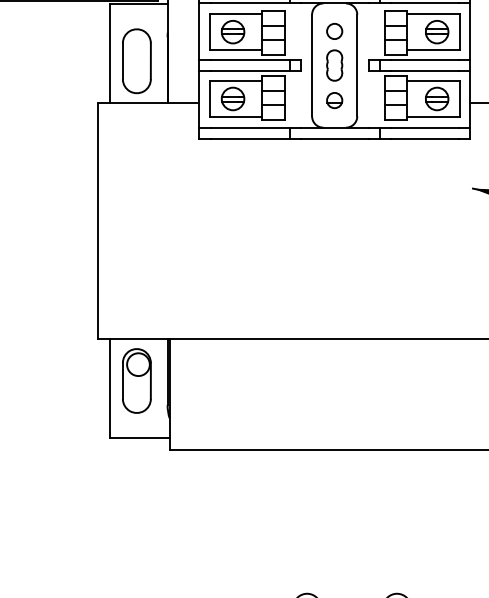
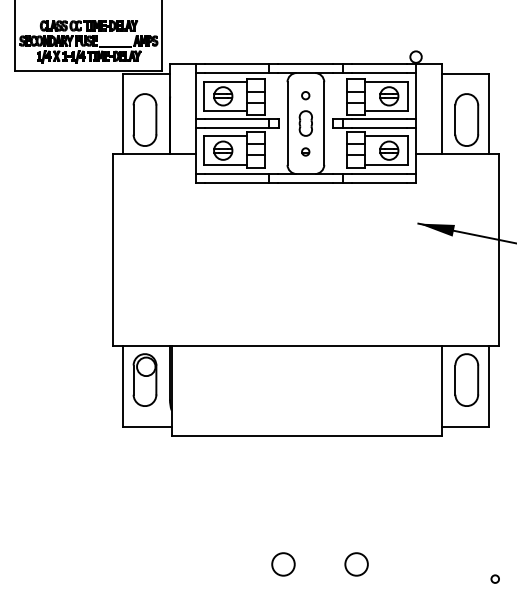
circle: (334, 31) -> (305, 95), size x0.6
part: (334, 99) -> (305, 151), size x0.6

